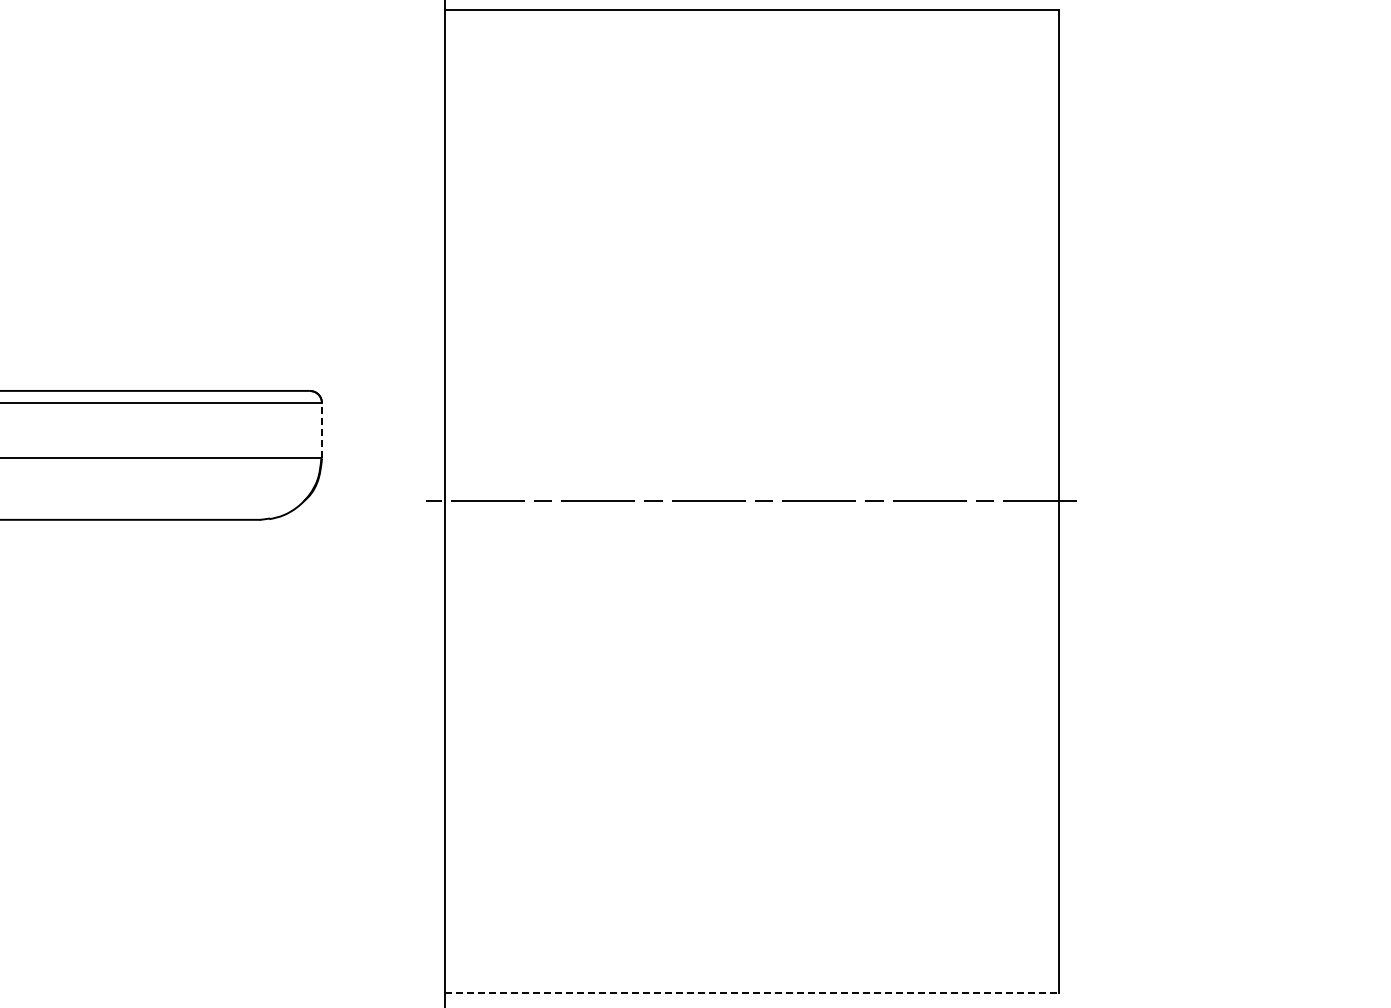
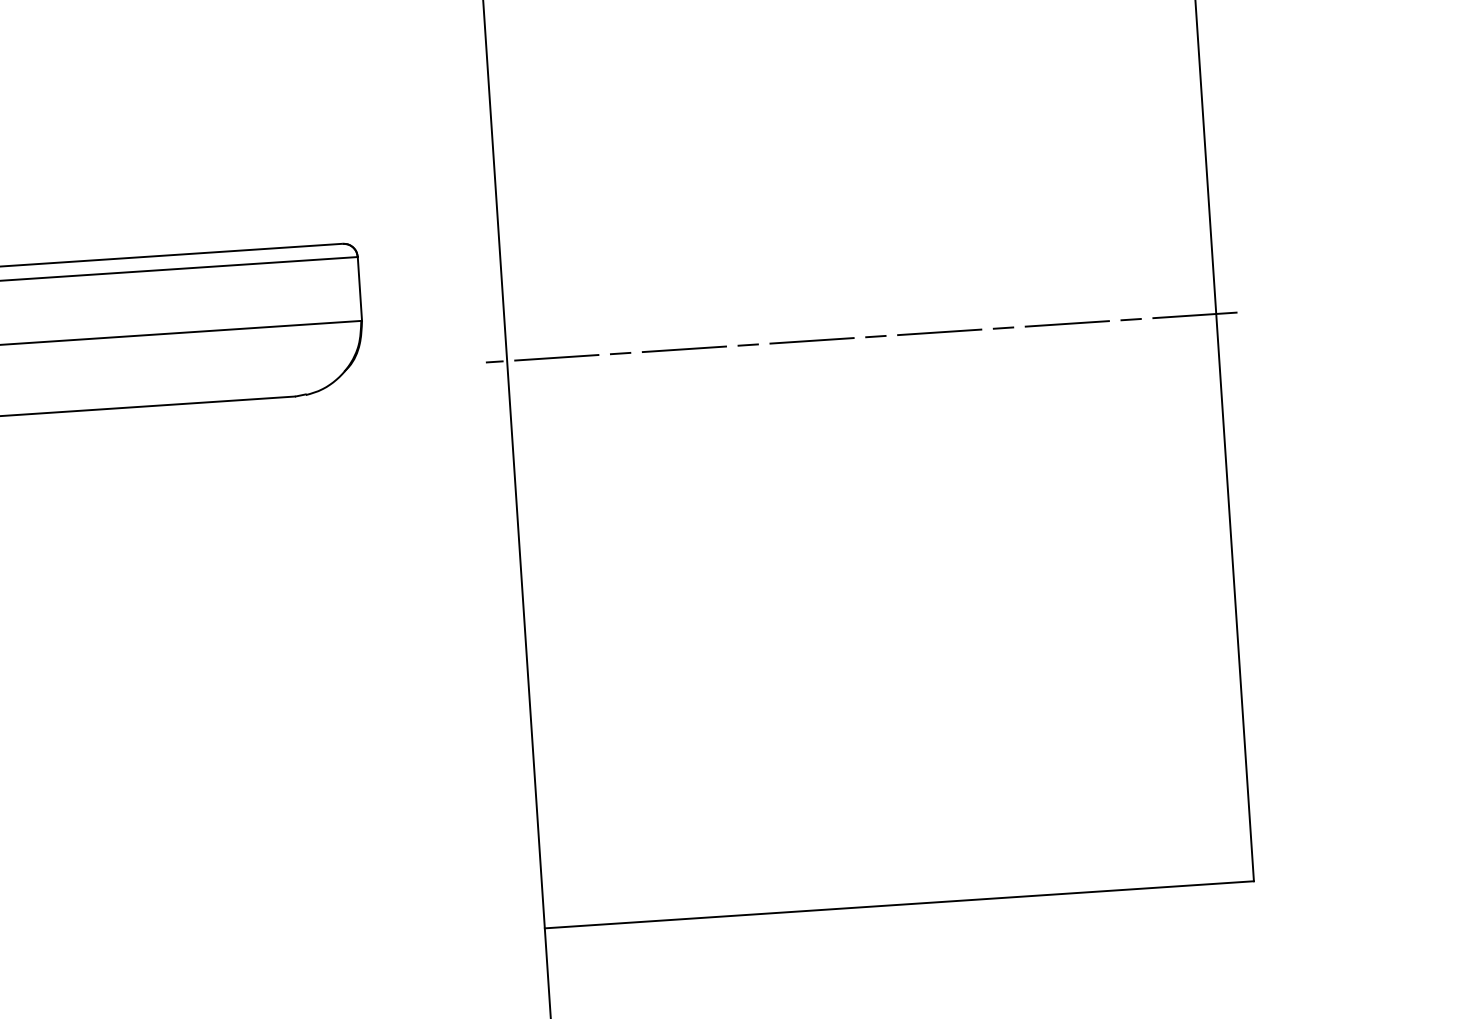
line: (322, 430) -> (360, 288), dashed -> solid
line: (751, 992) -> (899, 904), dashed -> solid

